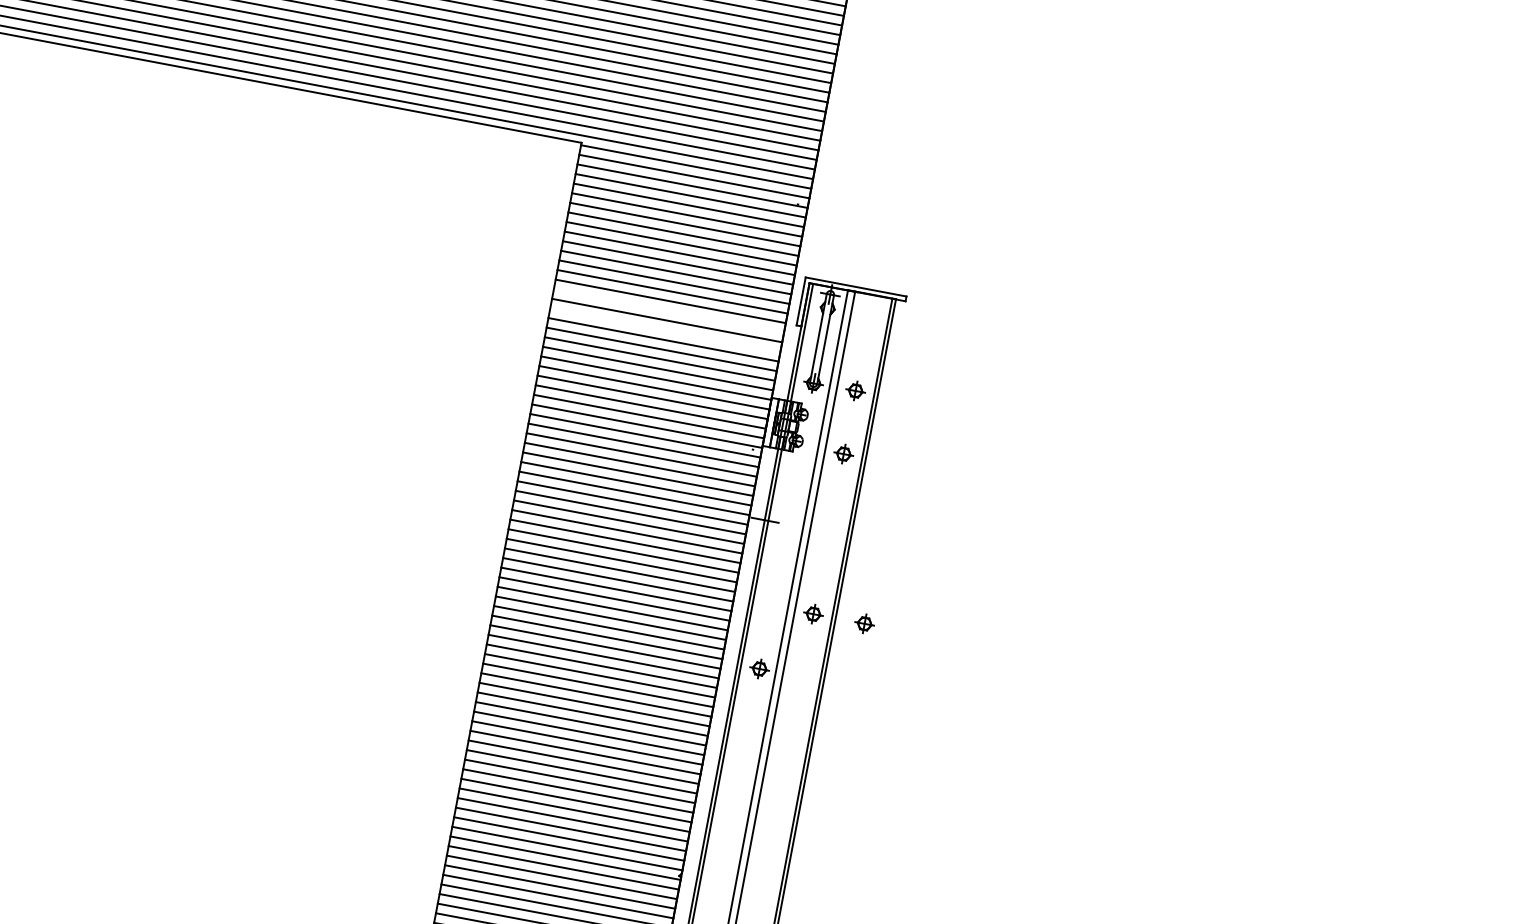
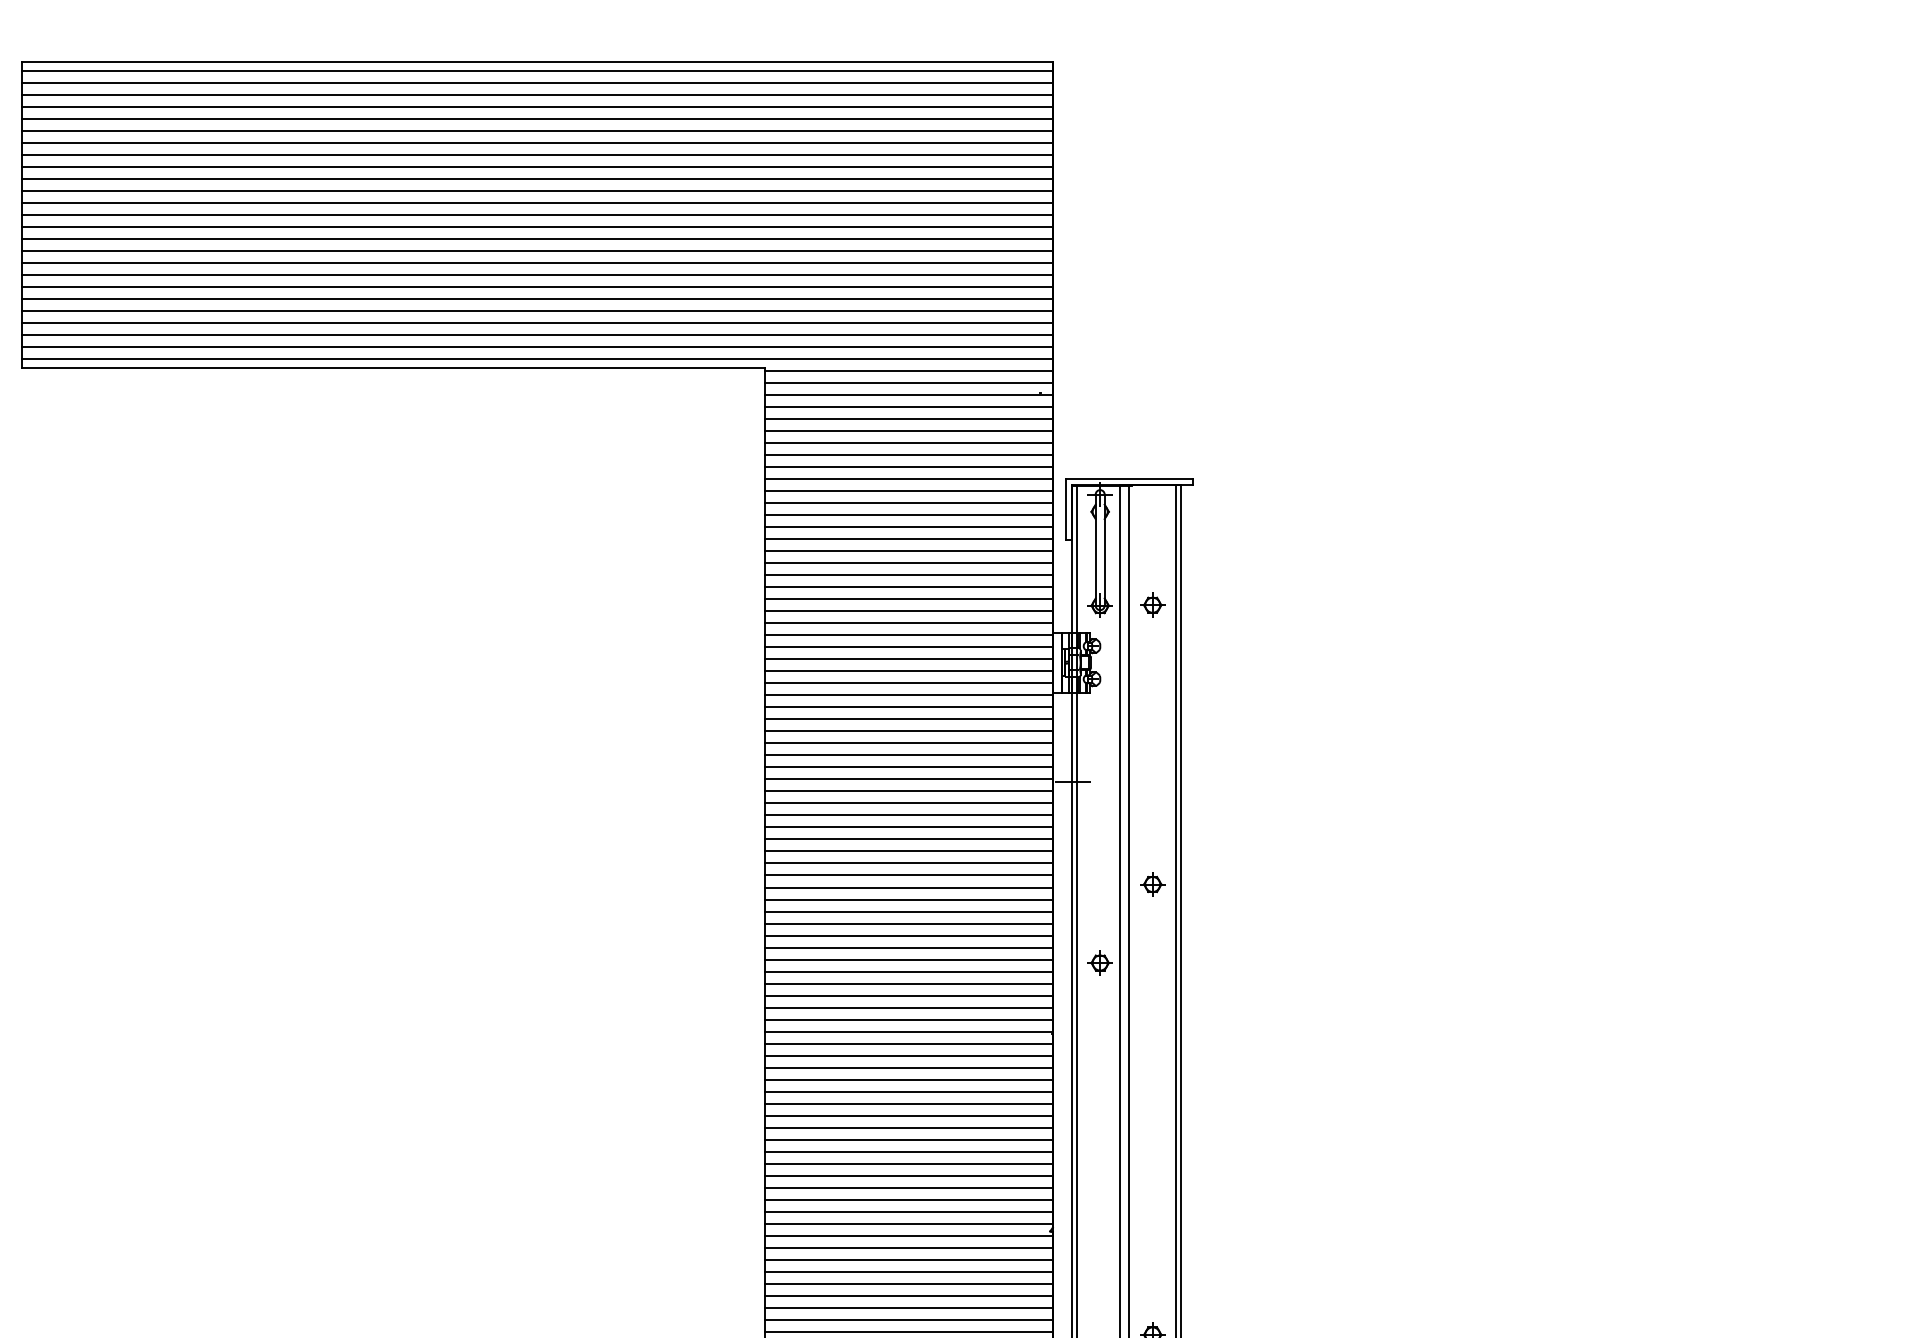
line: (668, 311) -> (908, 551), added
line: (664, 330) -> (908, 575), added
part: (843, 453) -> (1152, 683), removed
part: (864, 623) -> (1216, 884), removed

